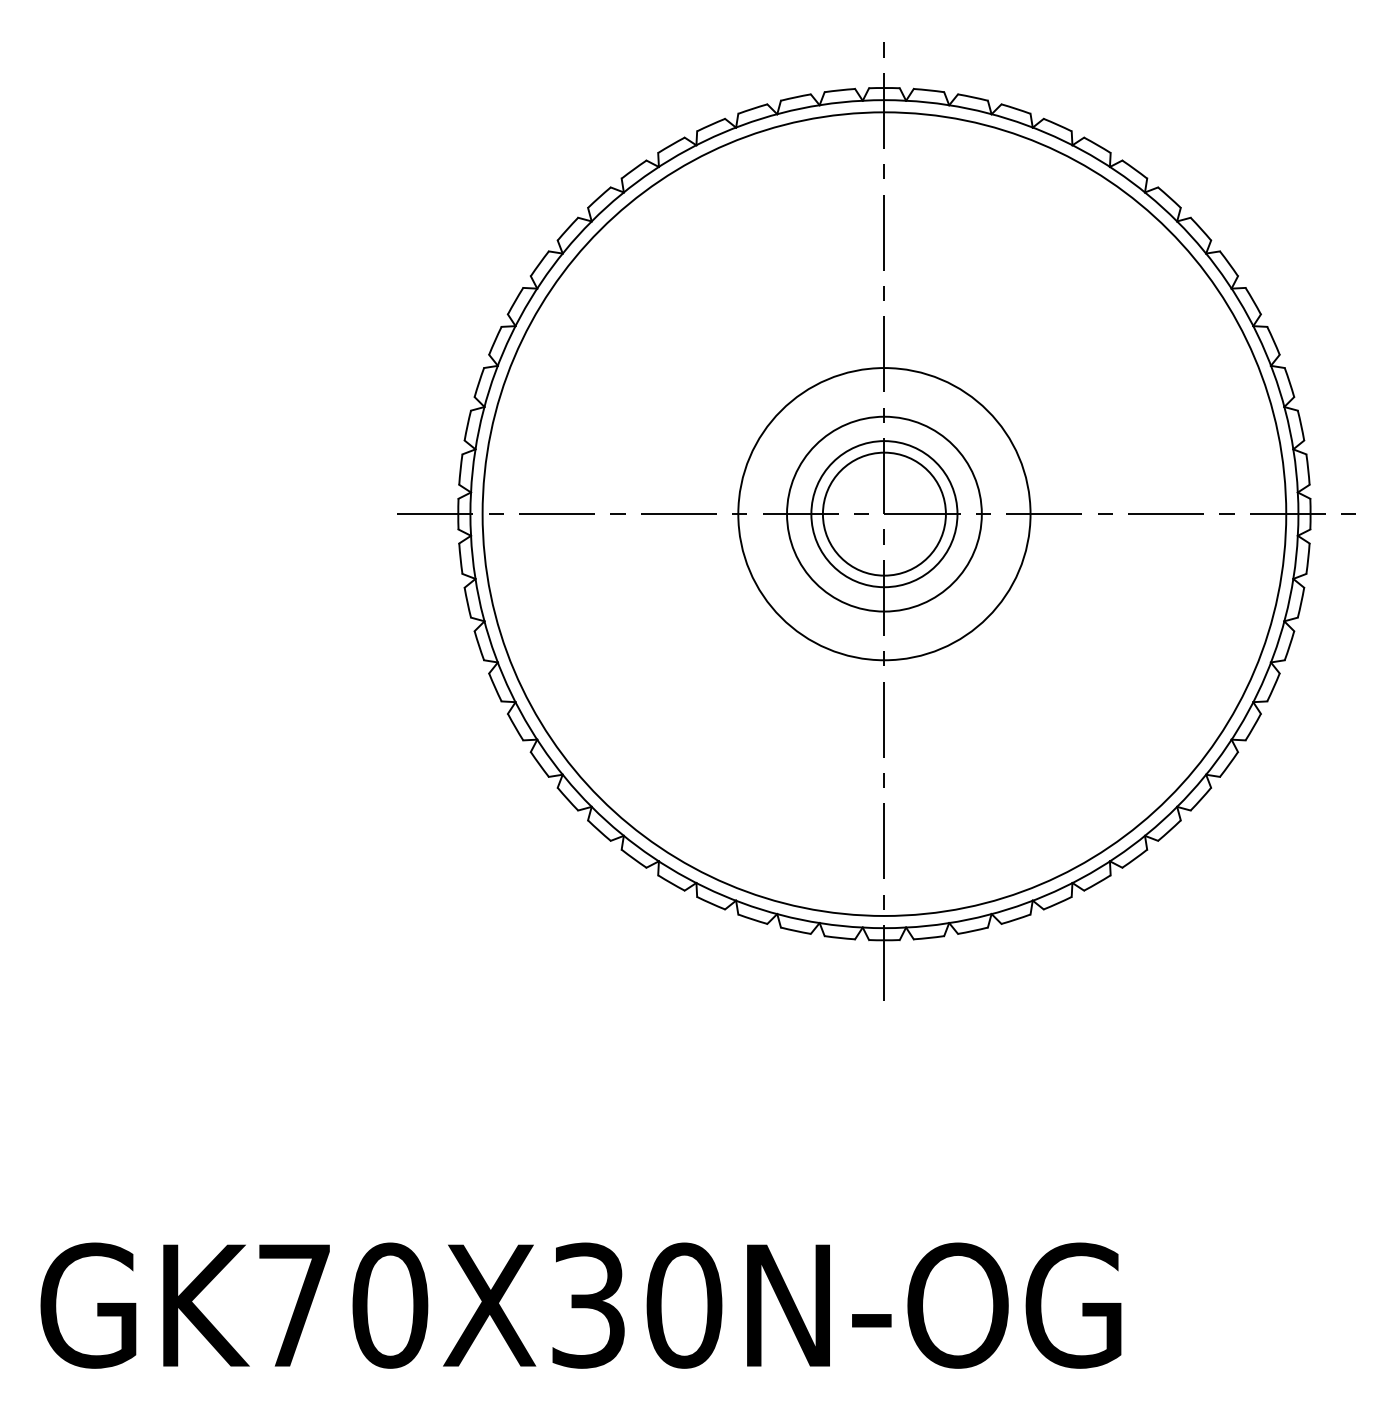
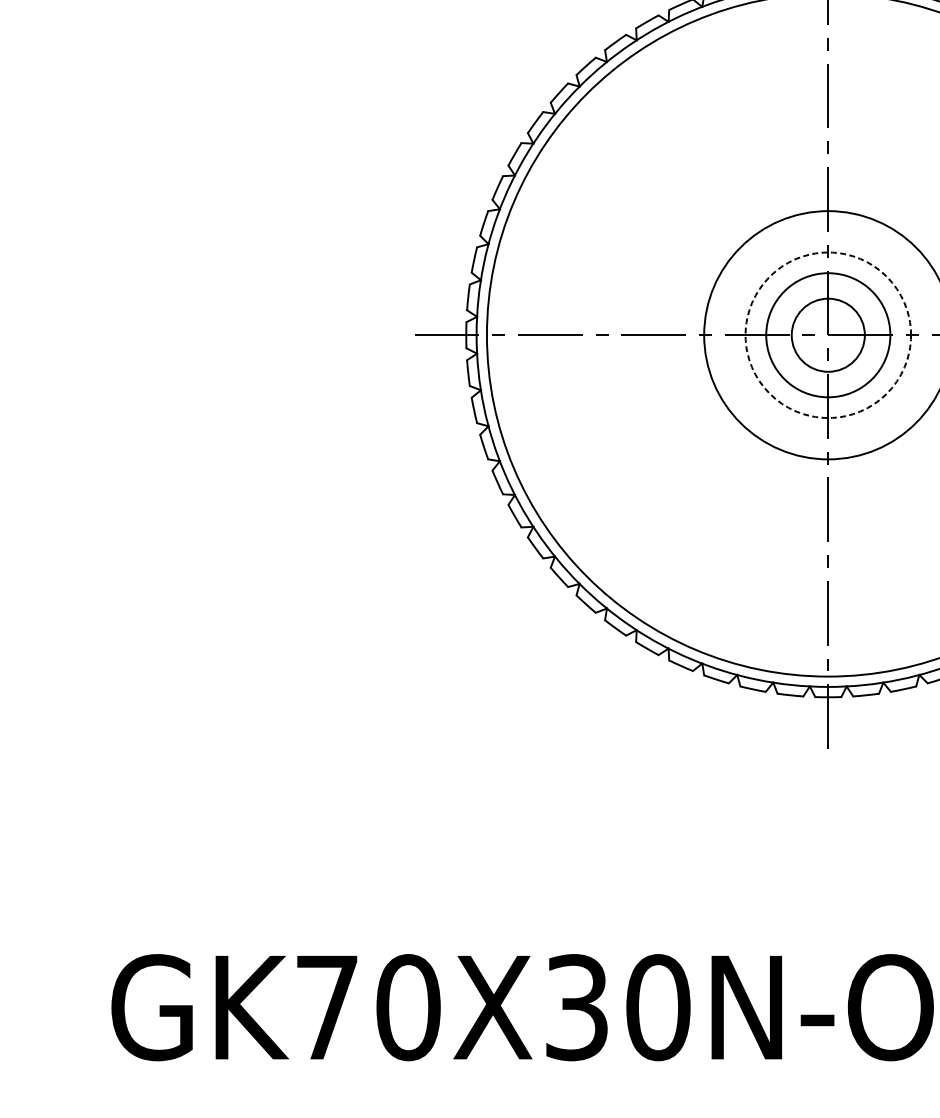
circle: (883, 513) -> (827, 334), size x0.7
circle: (884, 513) -> (828, 334), solid -> dashed

